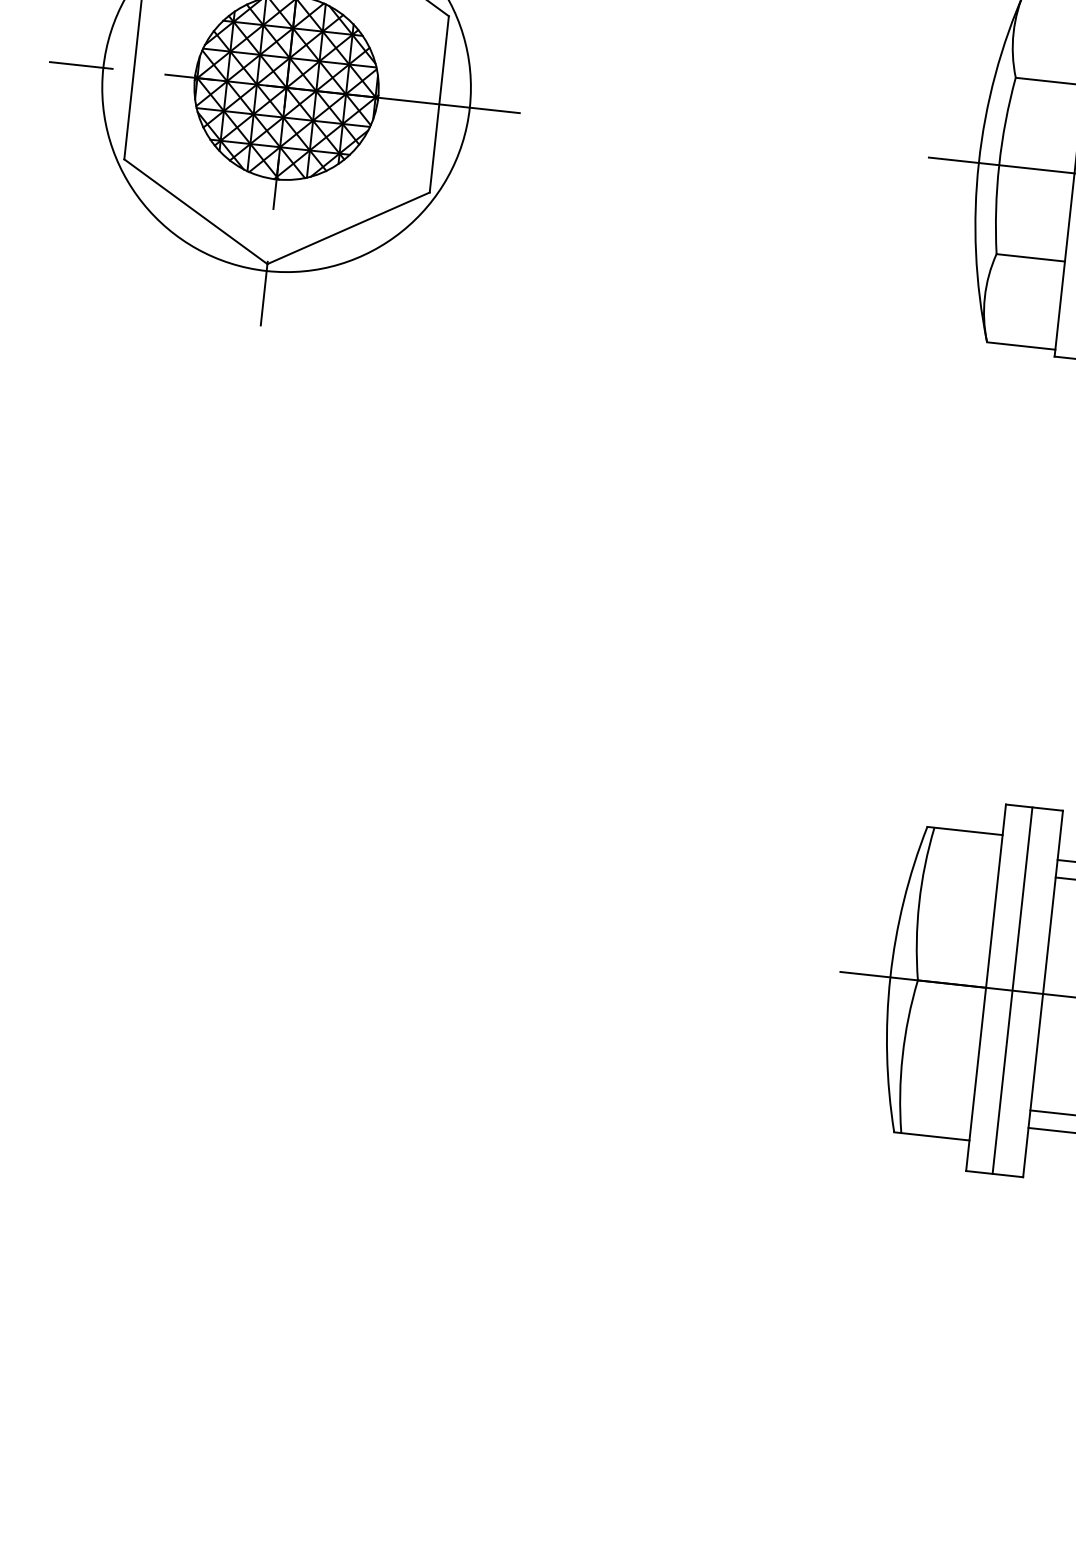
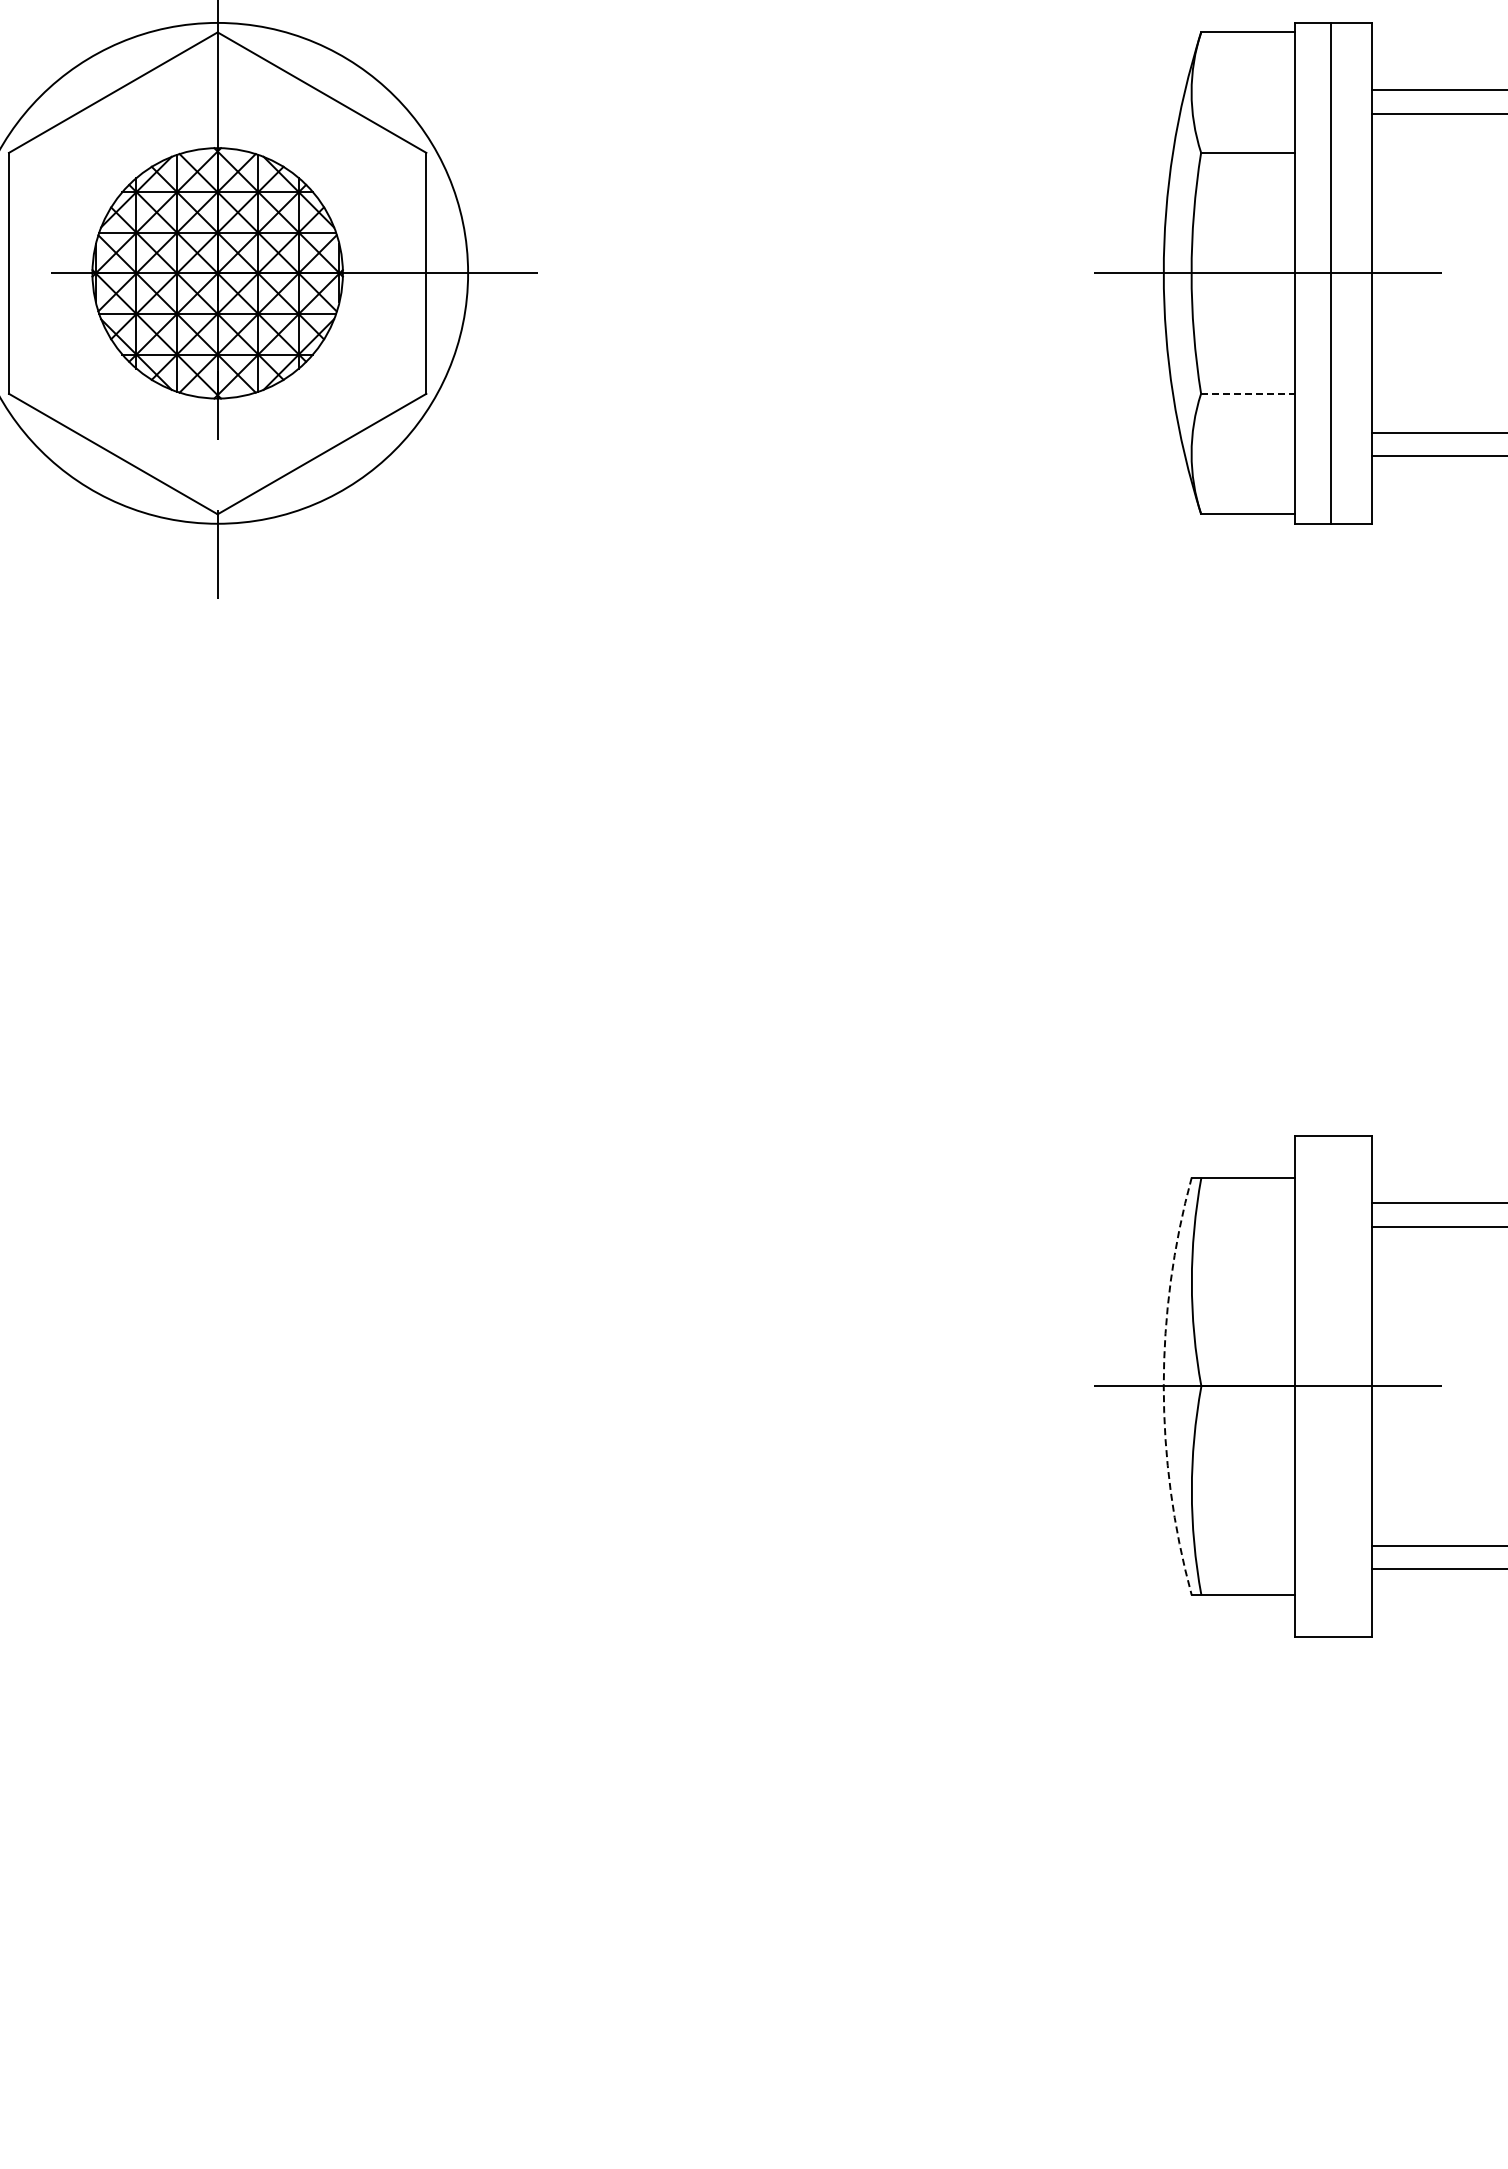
line: (1030, 257) -> (1247, 393), solid -> dashed
arc: (890, 977) -> (1163, 1386), solid -> dashed
line: (1012, 990) -> (1330, 1385), removed

